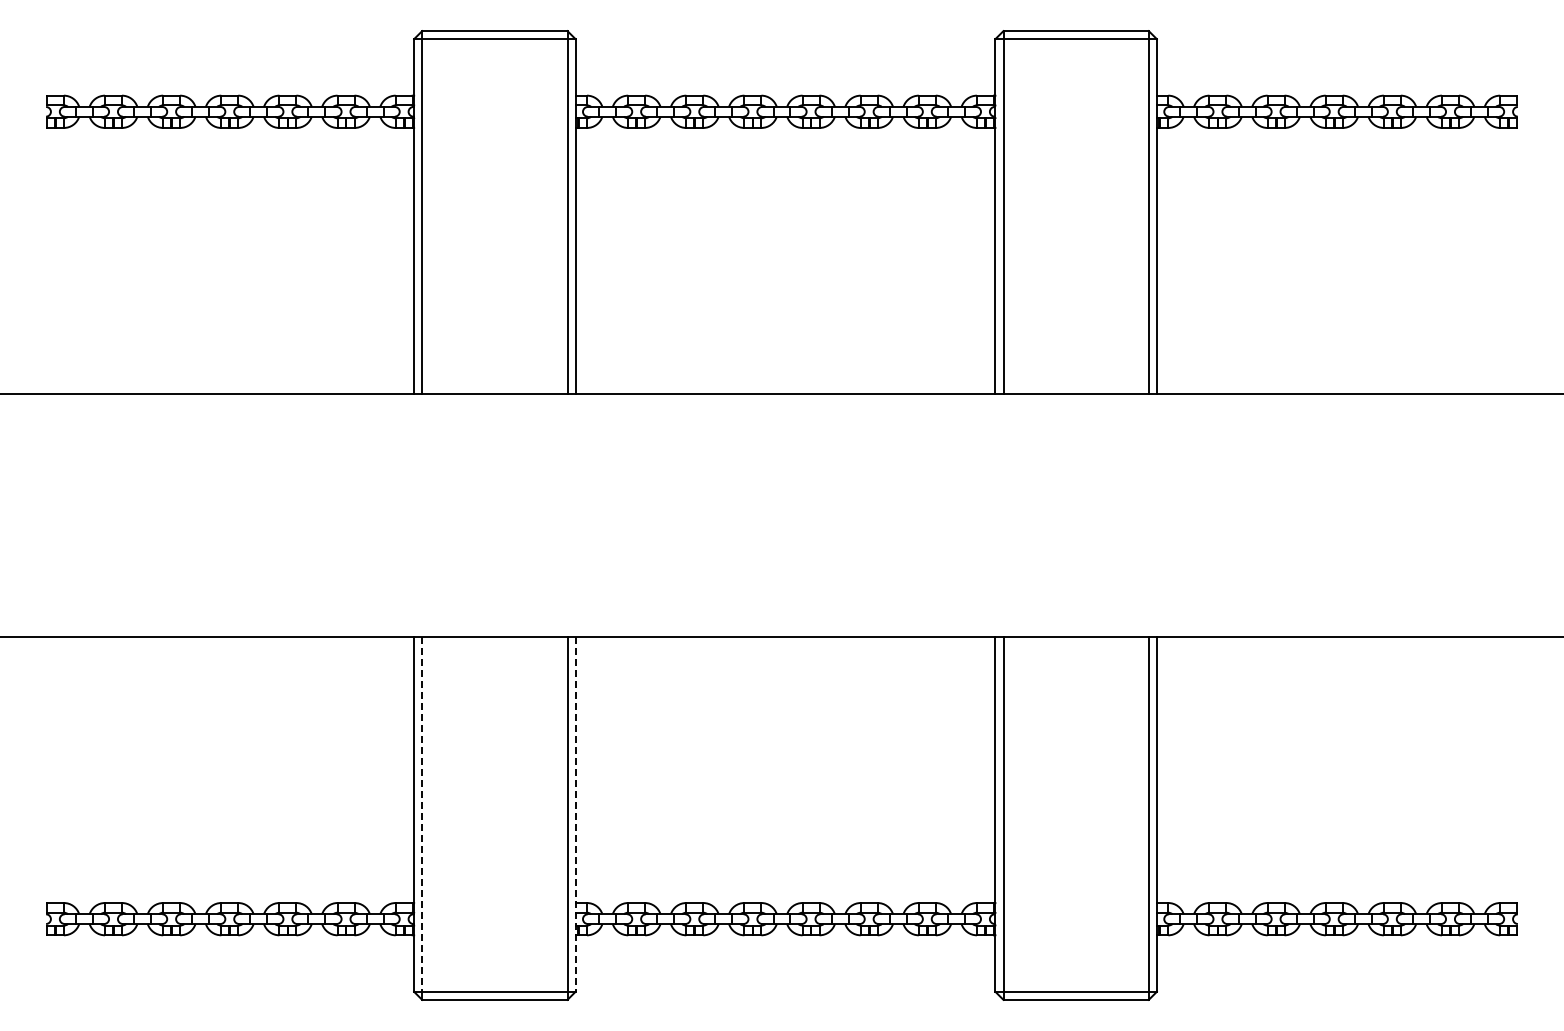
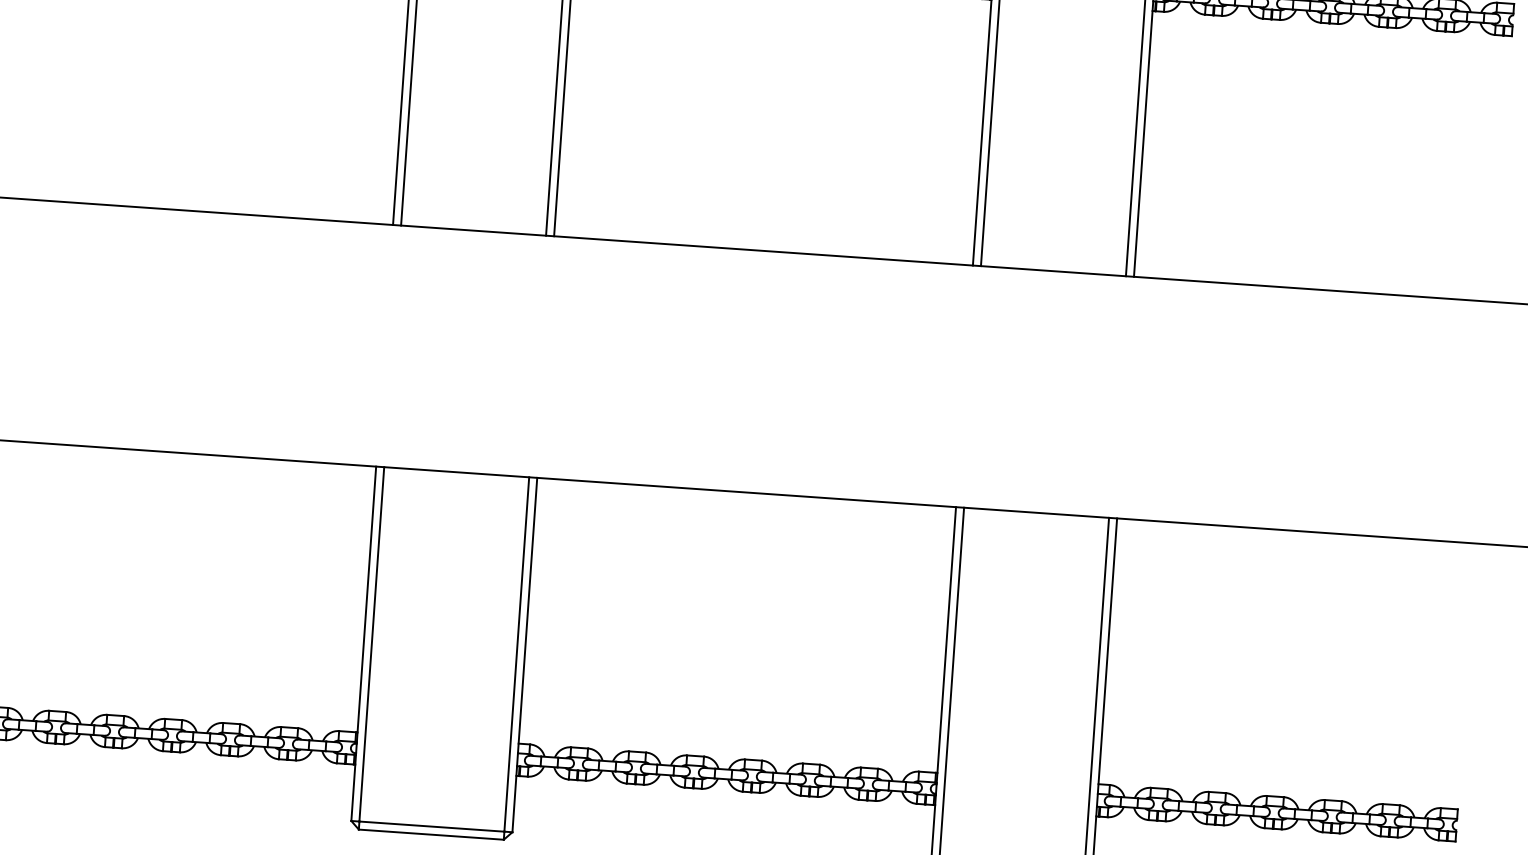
line: (422, 814) -> (372, 644), dashed -> solid
line: (575, 814) -> (524, 655), dashed -> solid

